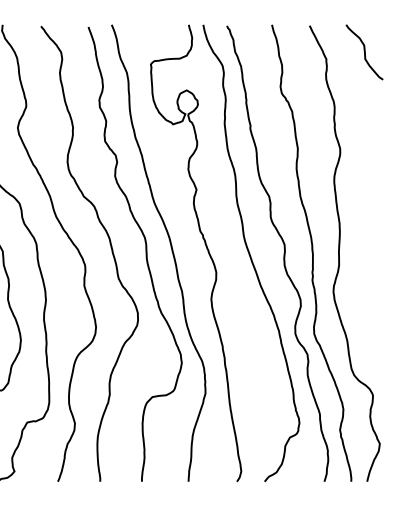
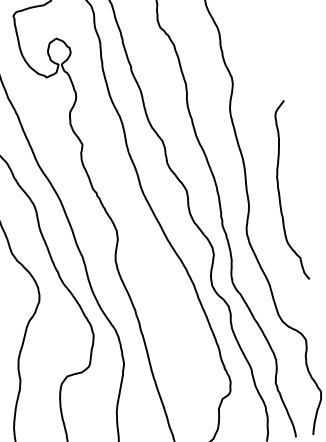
curve: (368, 258) -> (279, 192), added

